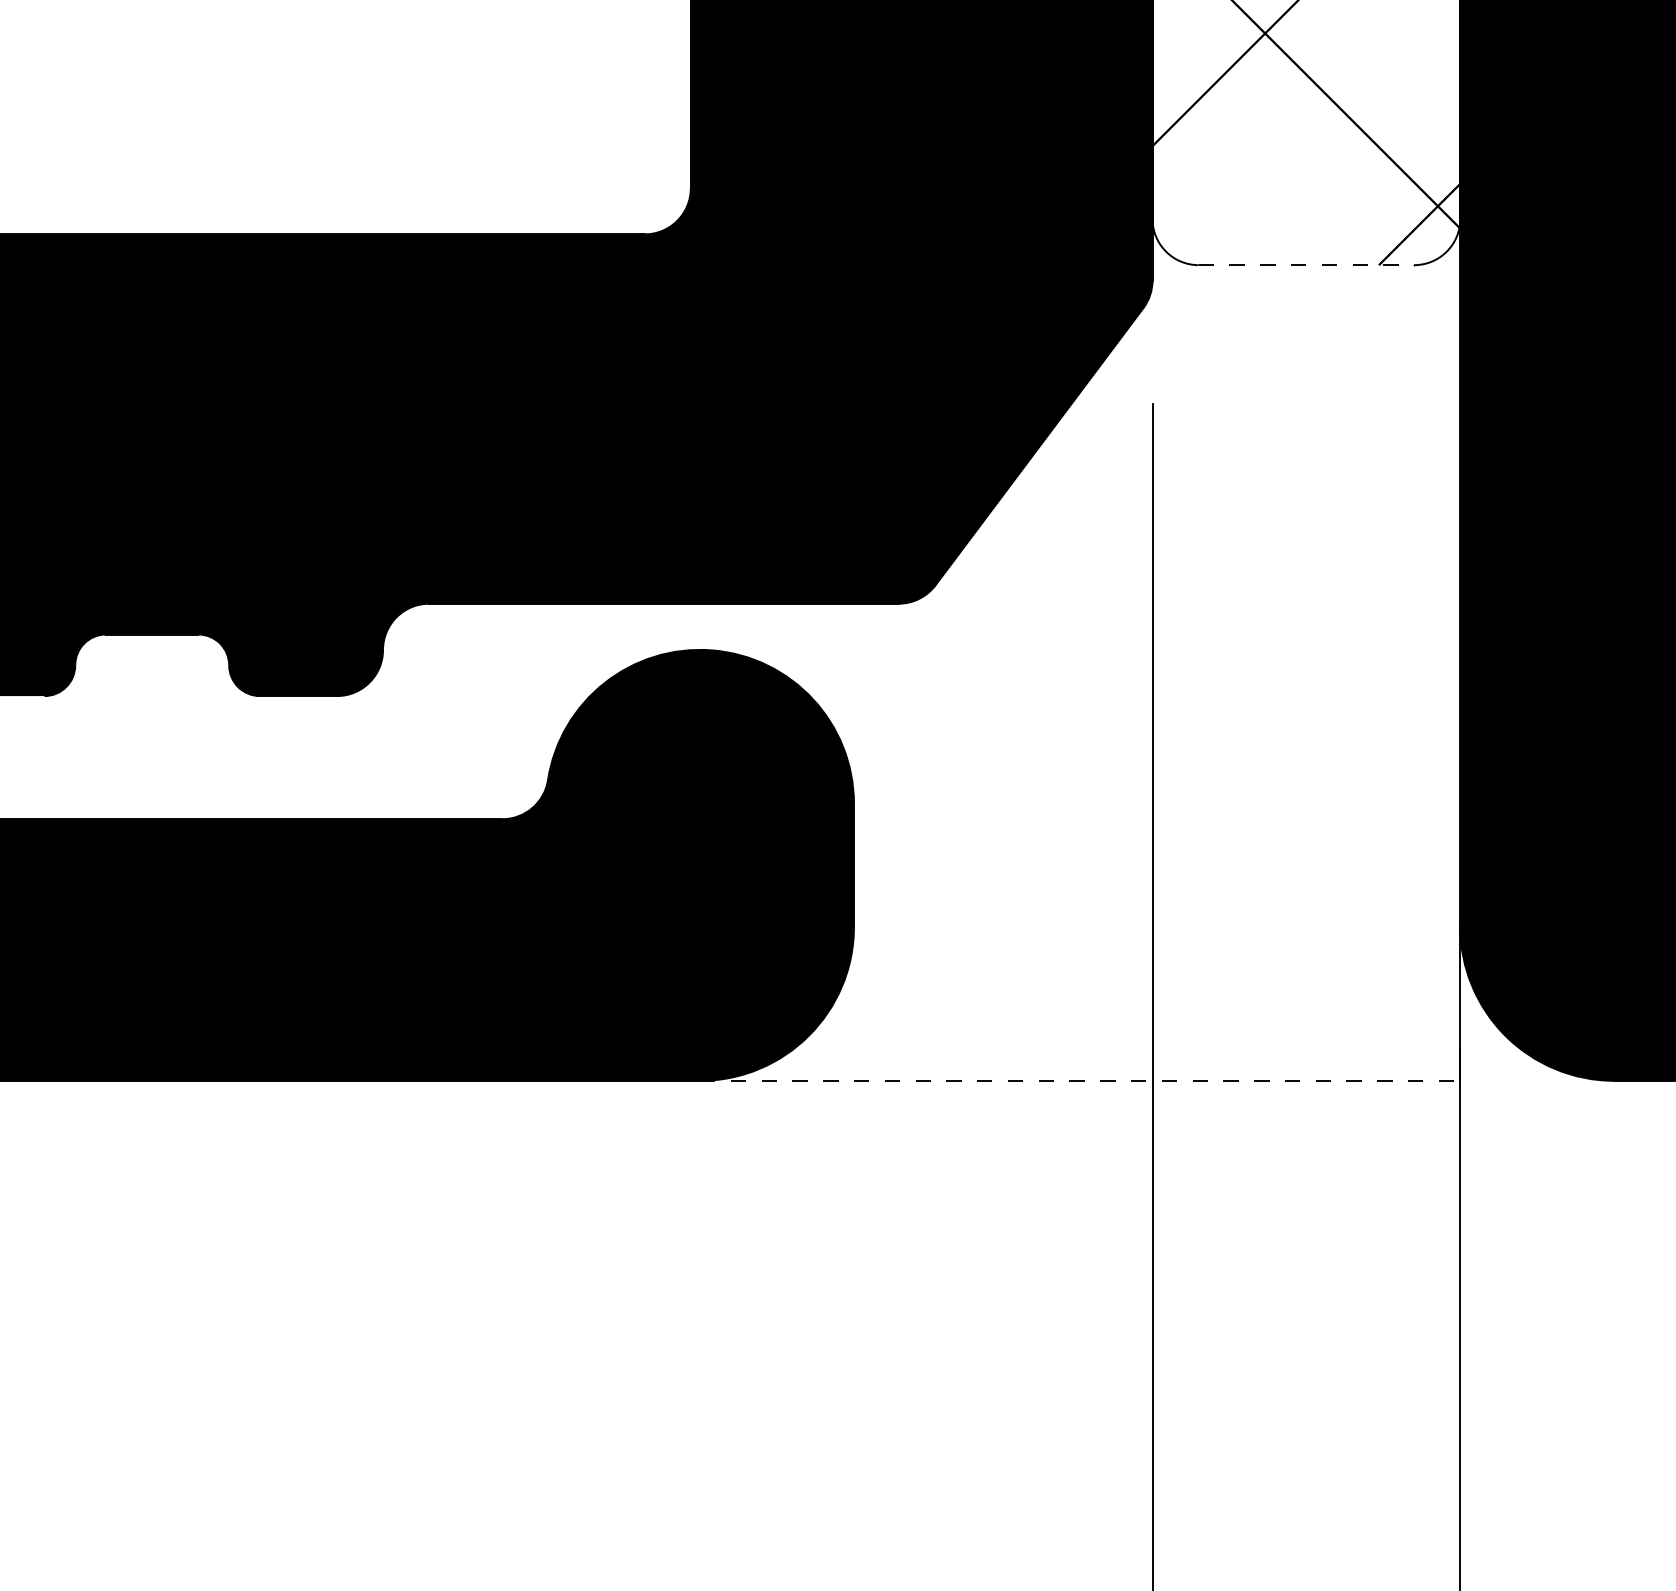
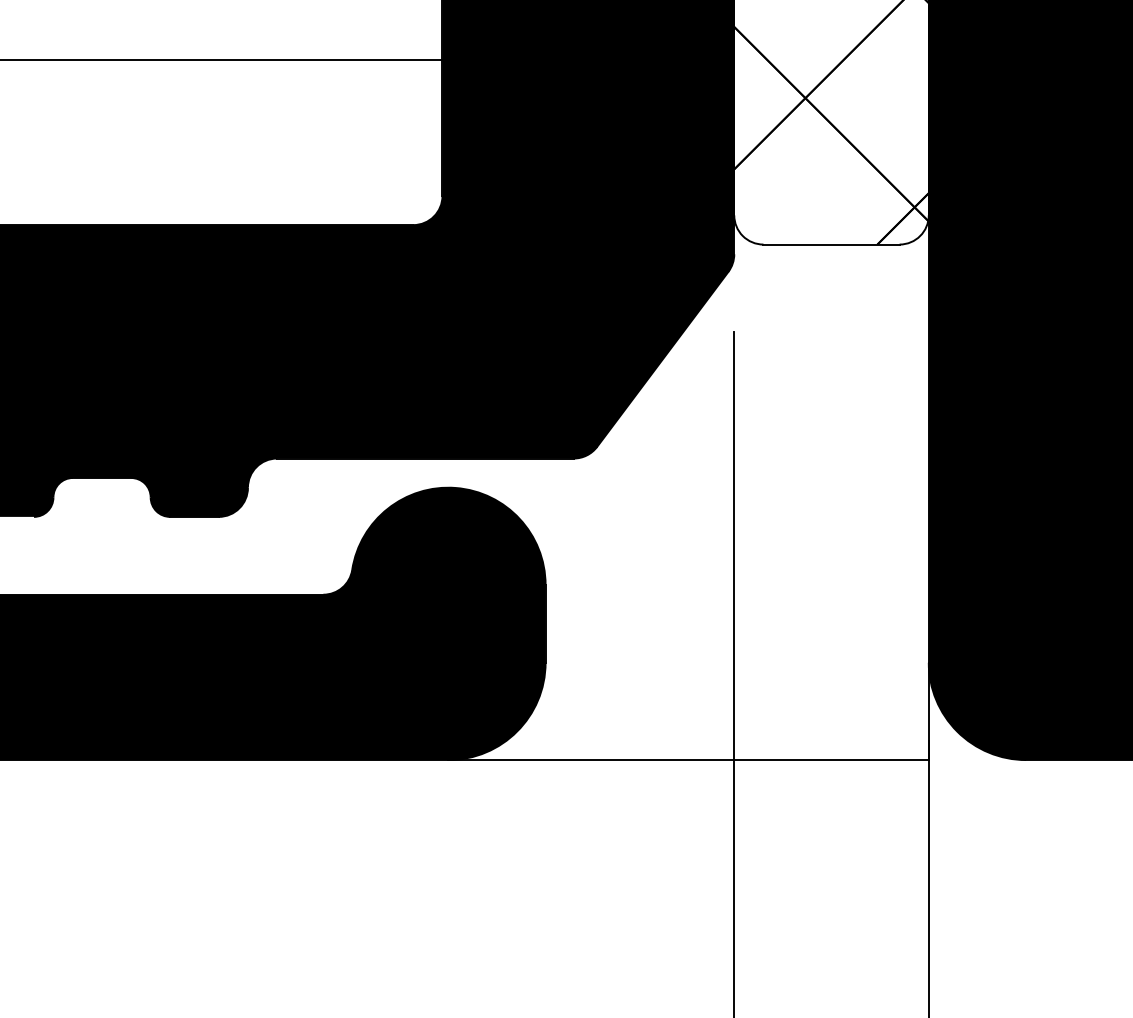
line: (1307, 265) -> (832, 244), dashed -> solid
line: (1081, 1081) -> (689, 760), dashed -> solid

